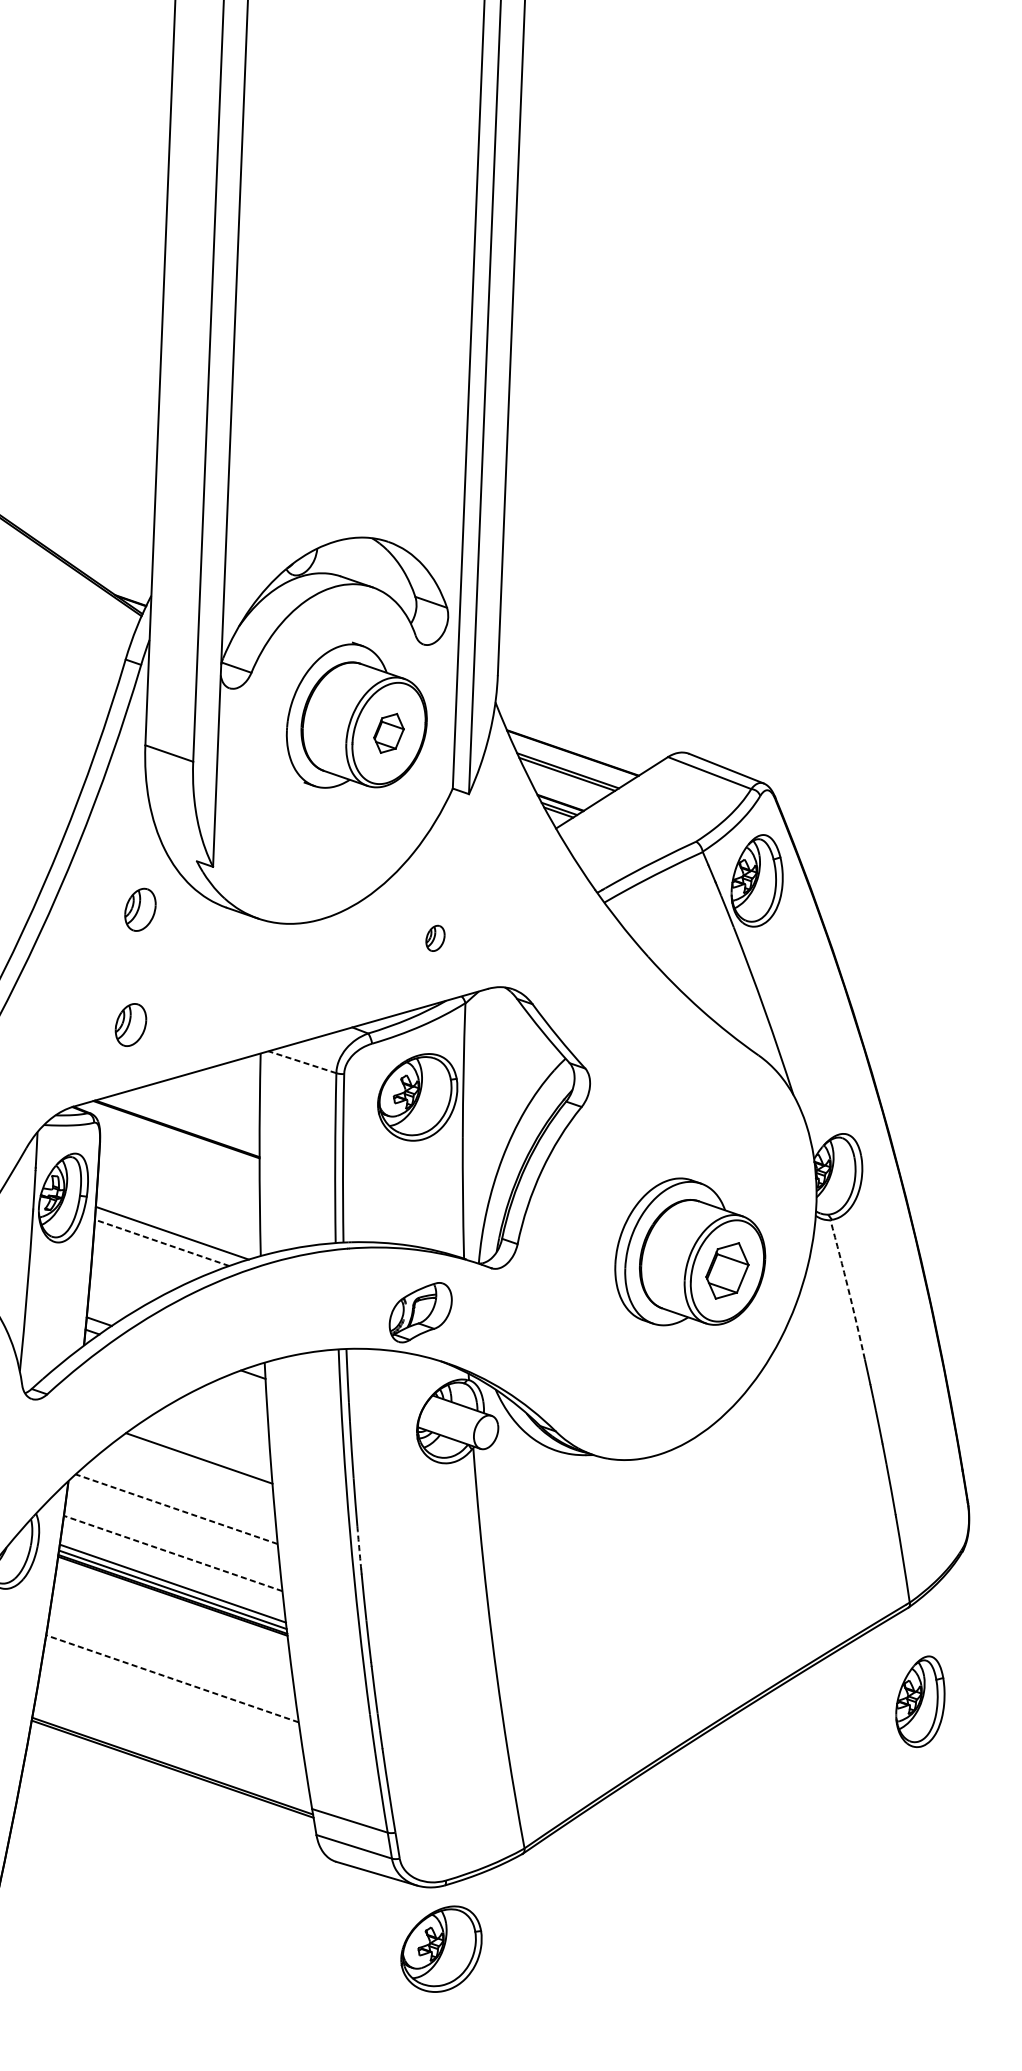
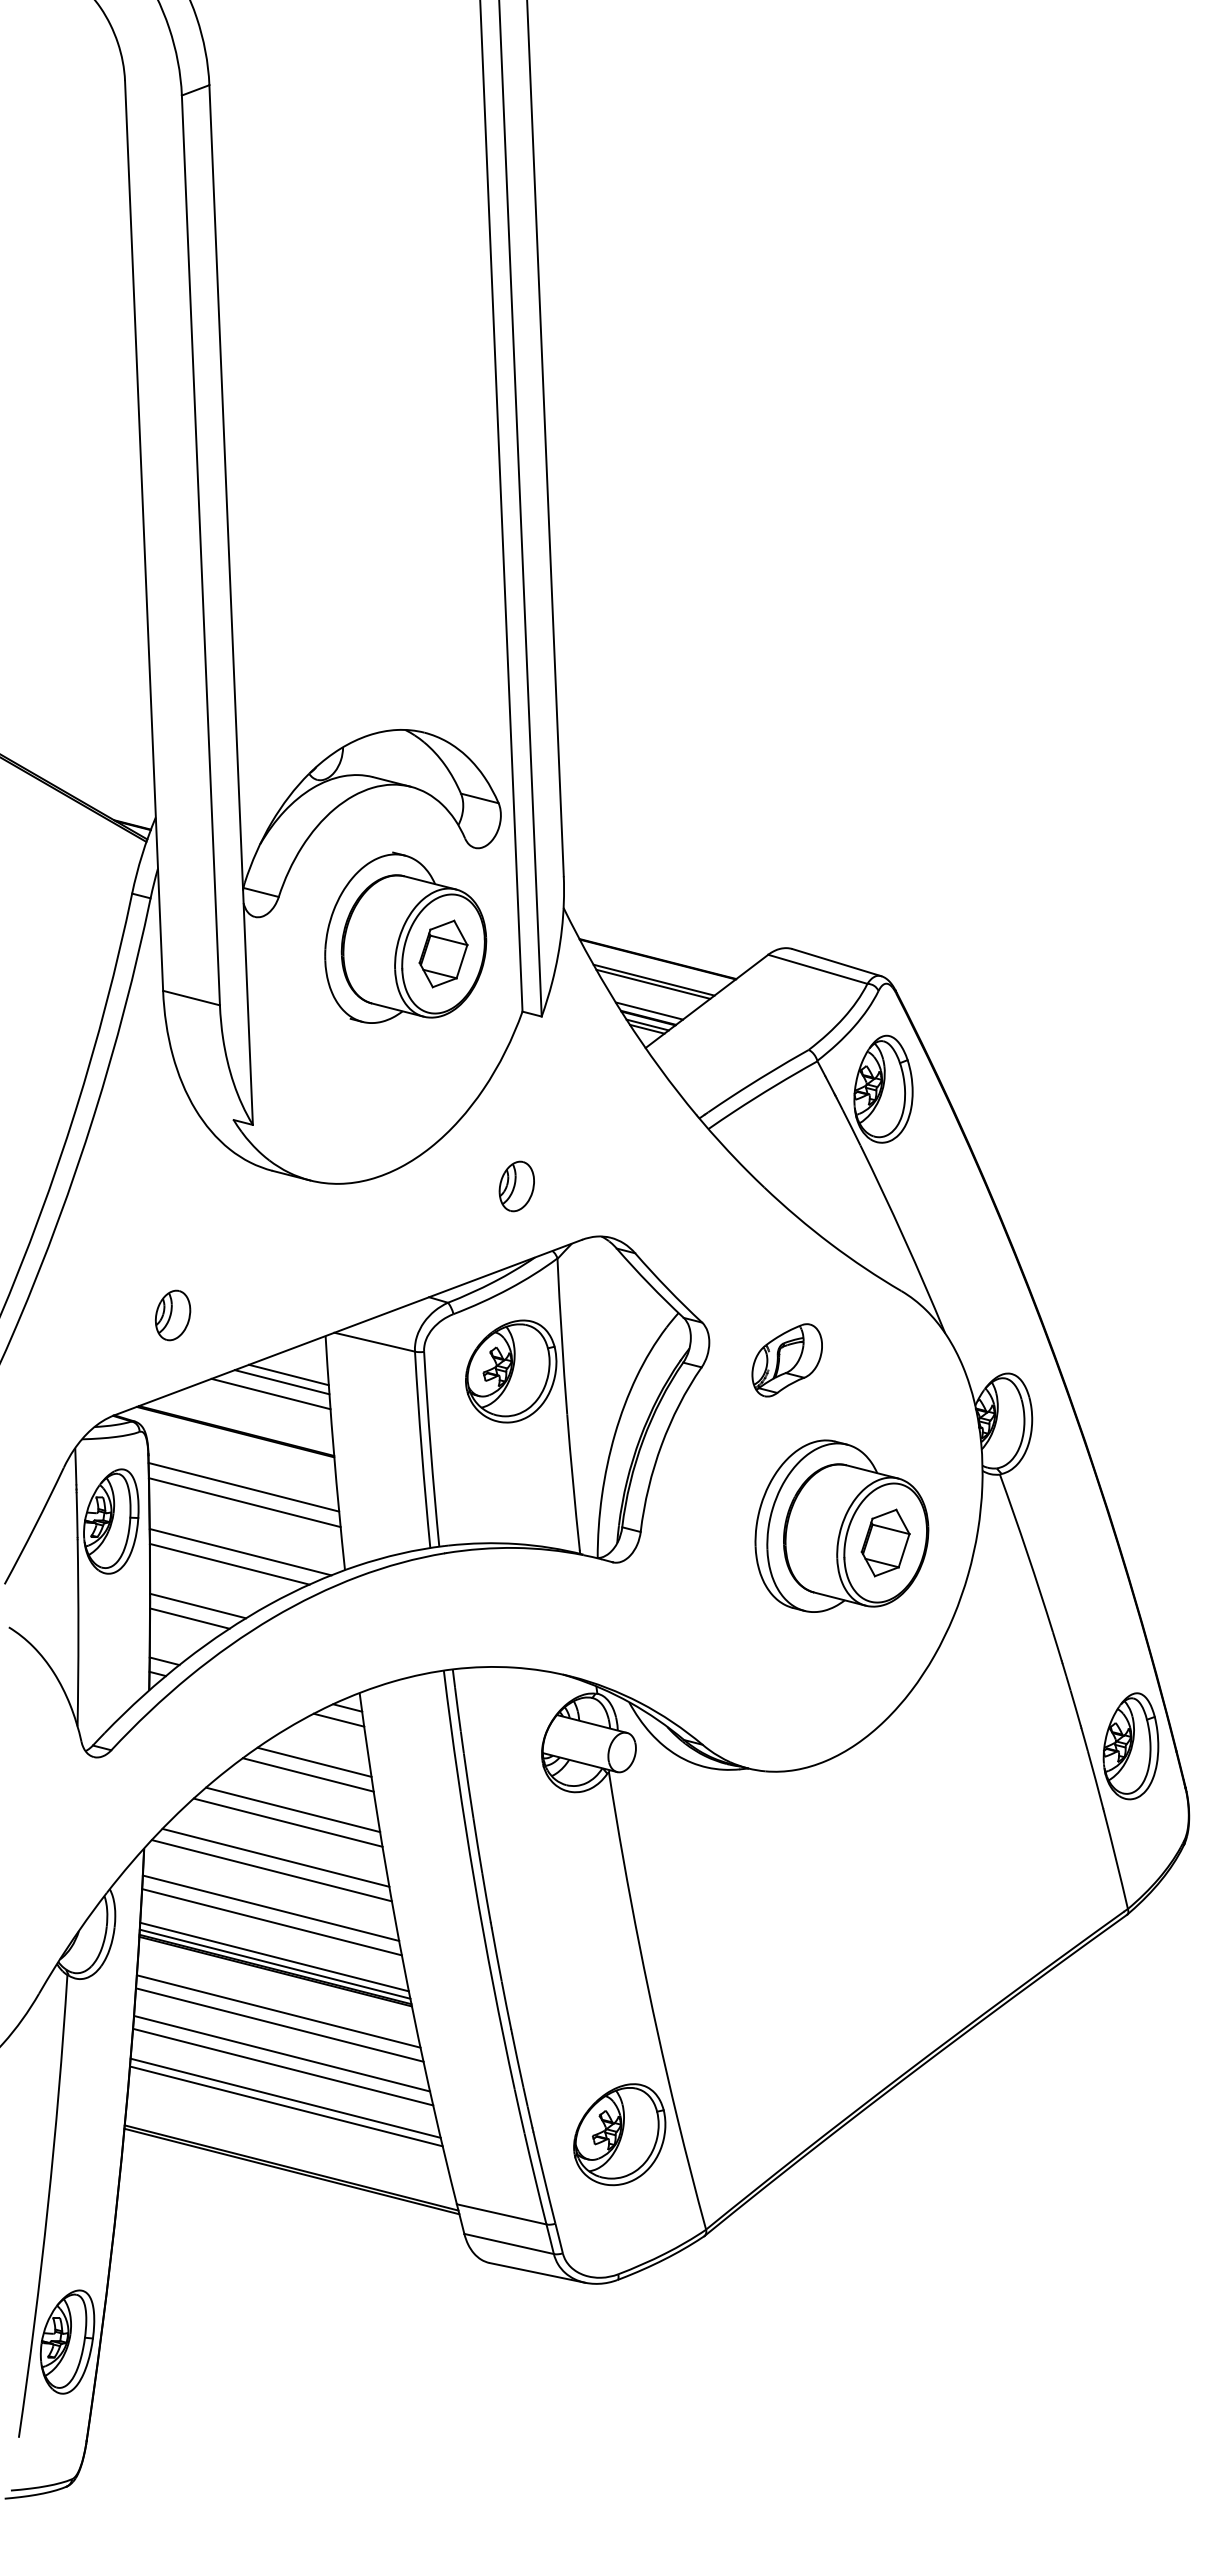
part: (389, 733) -> (443, 953), size x1.43
line: (561, 796) -> (648, 1010), added
part: (140, 909) -> (173, 1181), removed
part: (435, 938) -> (516, 1186), size x1.67
line: (302, 1062) -> (374, 1342), dashed -> solid
line: (226, 1083) -> (288, 1374), added
line: (219, 1090) -> (281, 1382), added
line: (209, 1098) -> (270, 1393), added
line: (179, 1176) -> (243, 1486), added
line: (179, 1190) -> (244, 1502), added
line: (161, 1243) -> (229, 1564), dashed -> solid
line: (132, 1276) -> (198, 1605), added
line: (123, 1286) -> (189, 1618), added
arc: (848, 1289) -> (1027, 1553), dashed -> solid
part: (420, 1312) -> (786, 1360), moved
line: (244, 1383) -> (338, 1719), added
line: (221, 1418) -> (314, 1761), added
line: (214, 1429) -> (307, 1774), added
line: (193, 1468) -> (287, 1822), added
line: (180, 1498) -> (275, 1857), added
line: (176, 1509) -> (271, 1870), dashed -> solid
line: (172, 1540) -> (270, 1907), added
arc: (359, 1548) -> (486, 1898), dashed -> solid
line: (172, 1553) -> (271, 1922), dashed -> solid
line: (172, 1630) -> (278, 2011), added
line: (172, 1641) -> (279, 2024), added
line: (172, 1667) -> (282, 2053), added
line: (172, 1679) -> (283, 2067), dashed -> solid
part: (920, 1701) -> (1130, 1746), moved
line: (172, 1705) -> (285, 2097), added
line: (172, 1712) -> (286, 2106), added
part: (441, 1948) -> (619, 2134), moved

